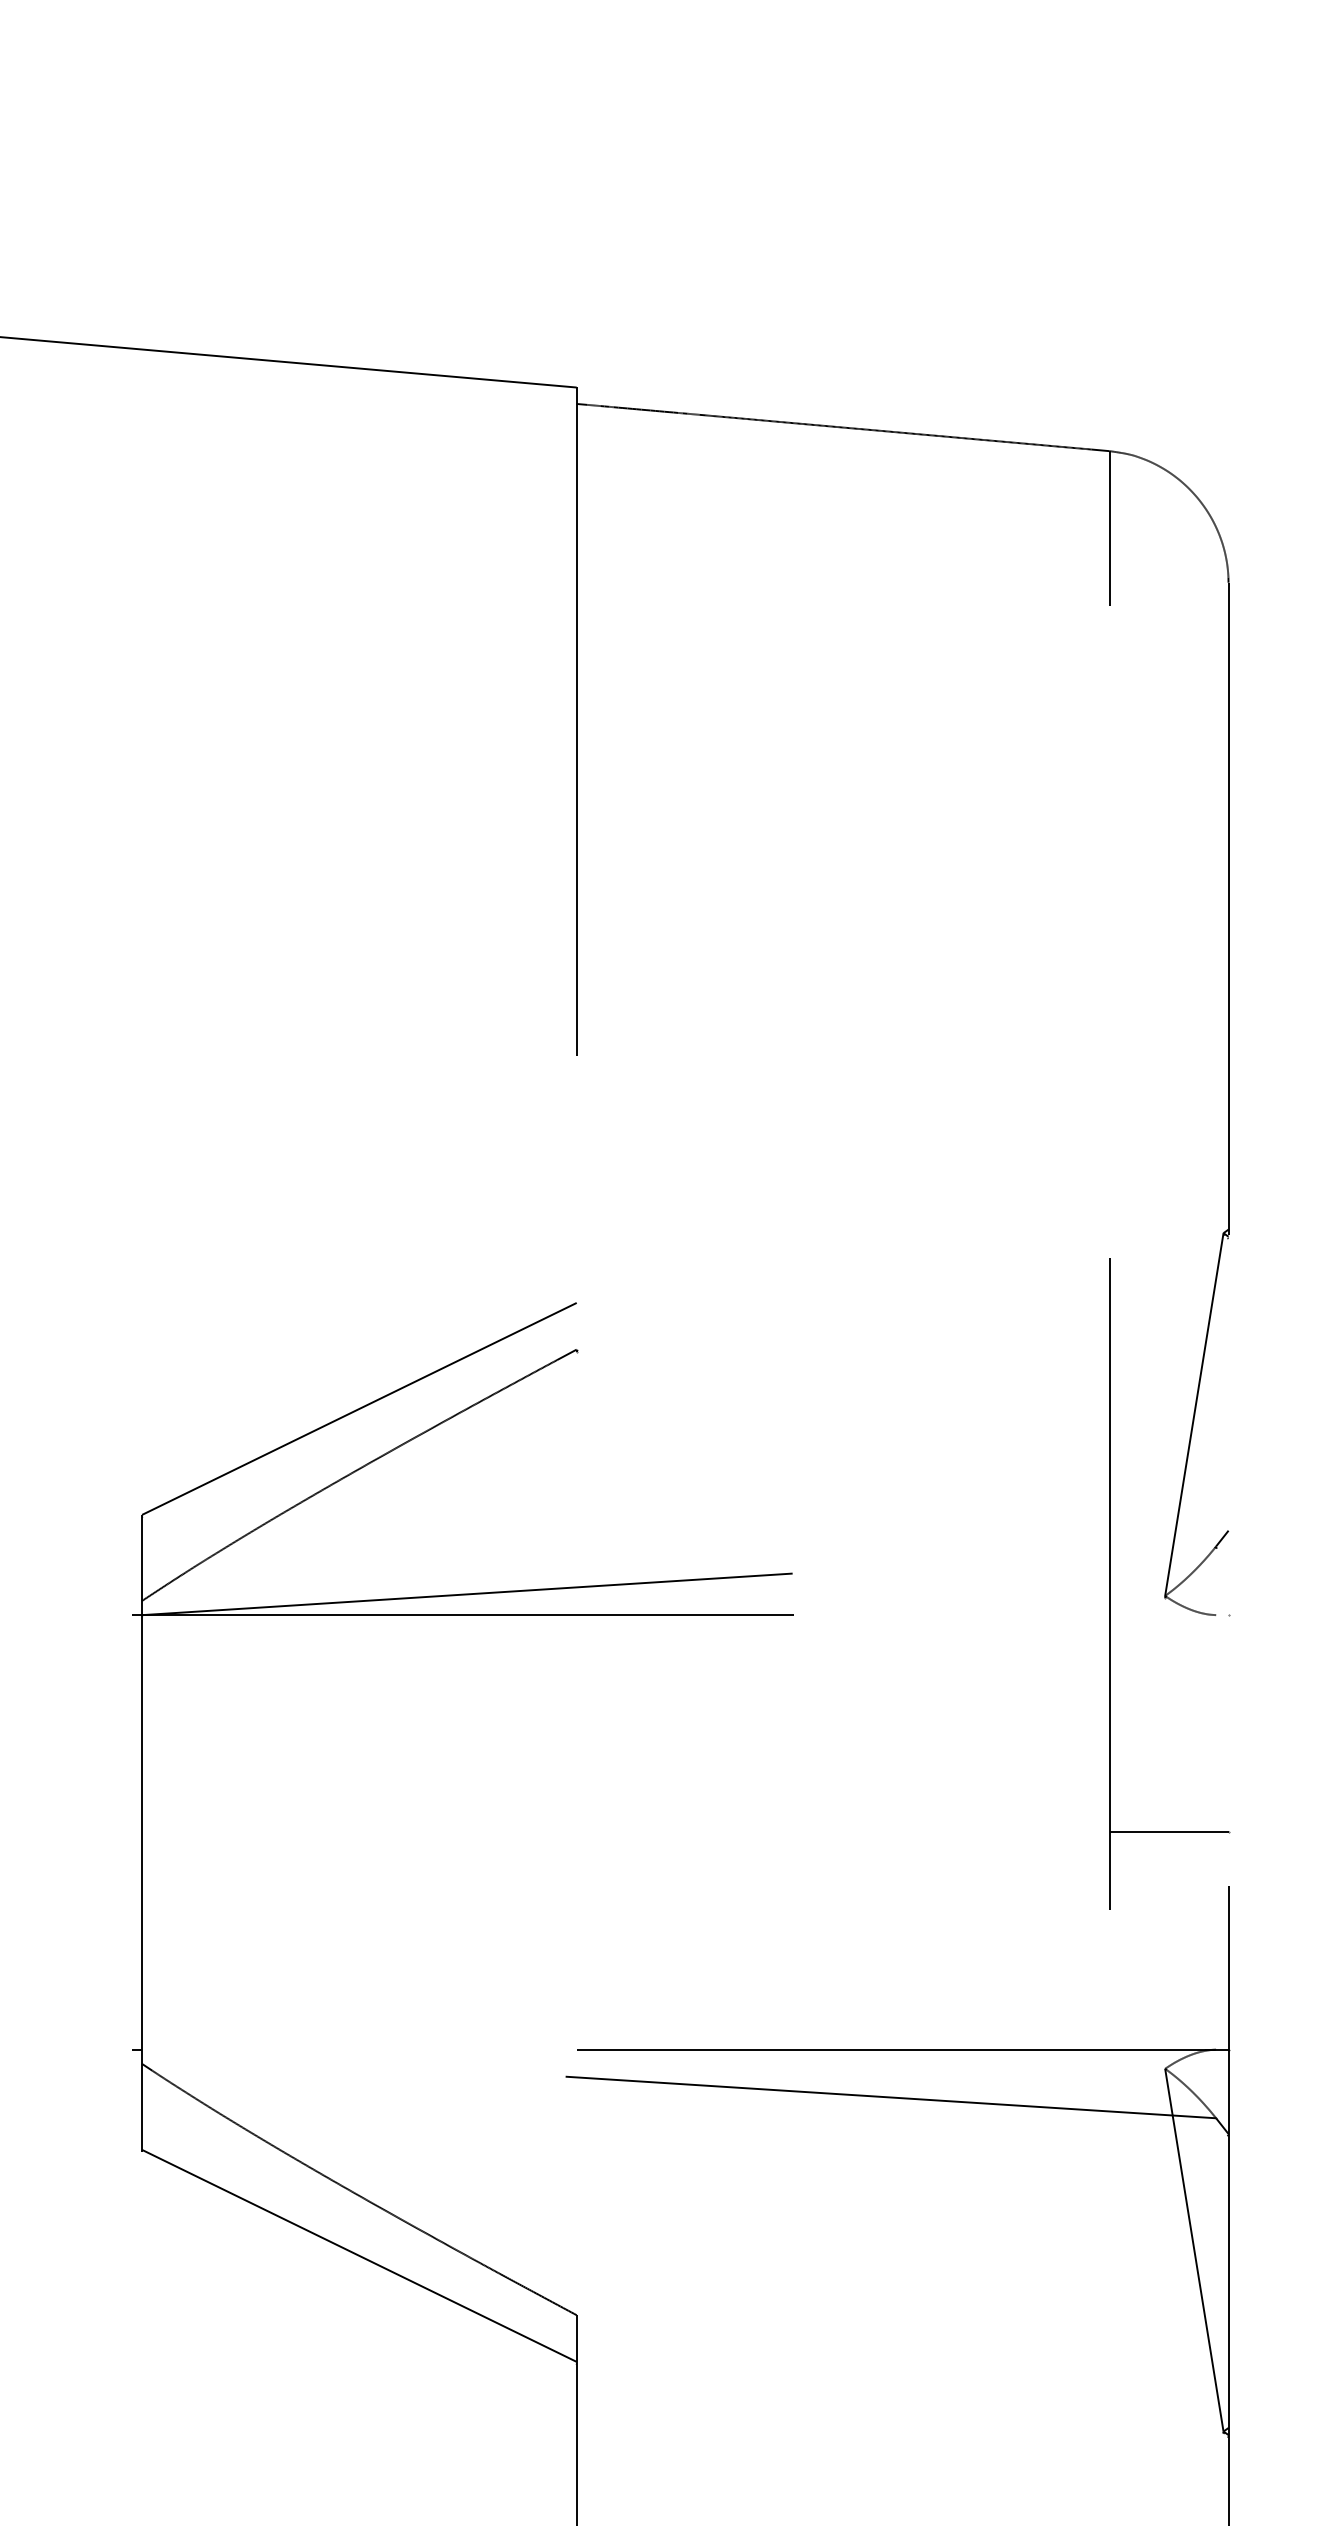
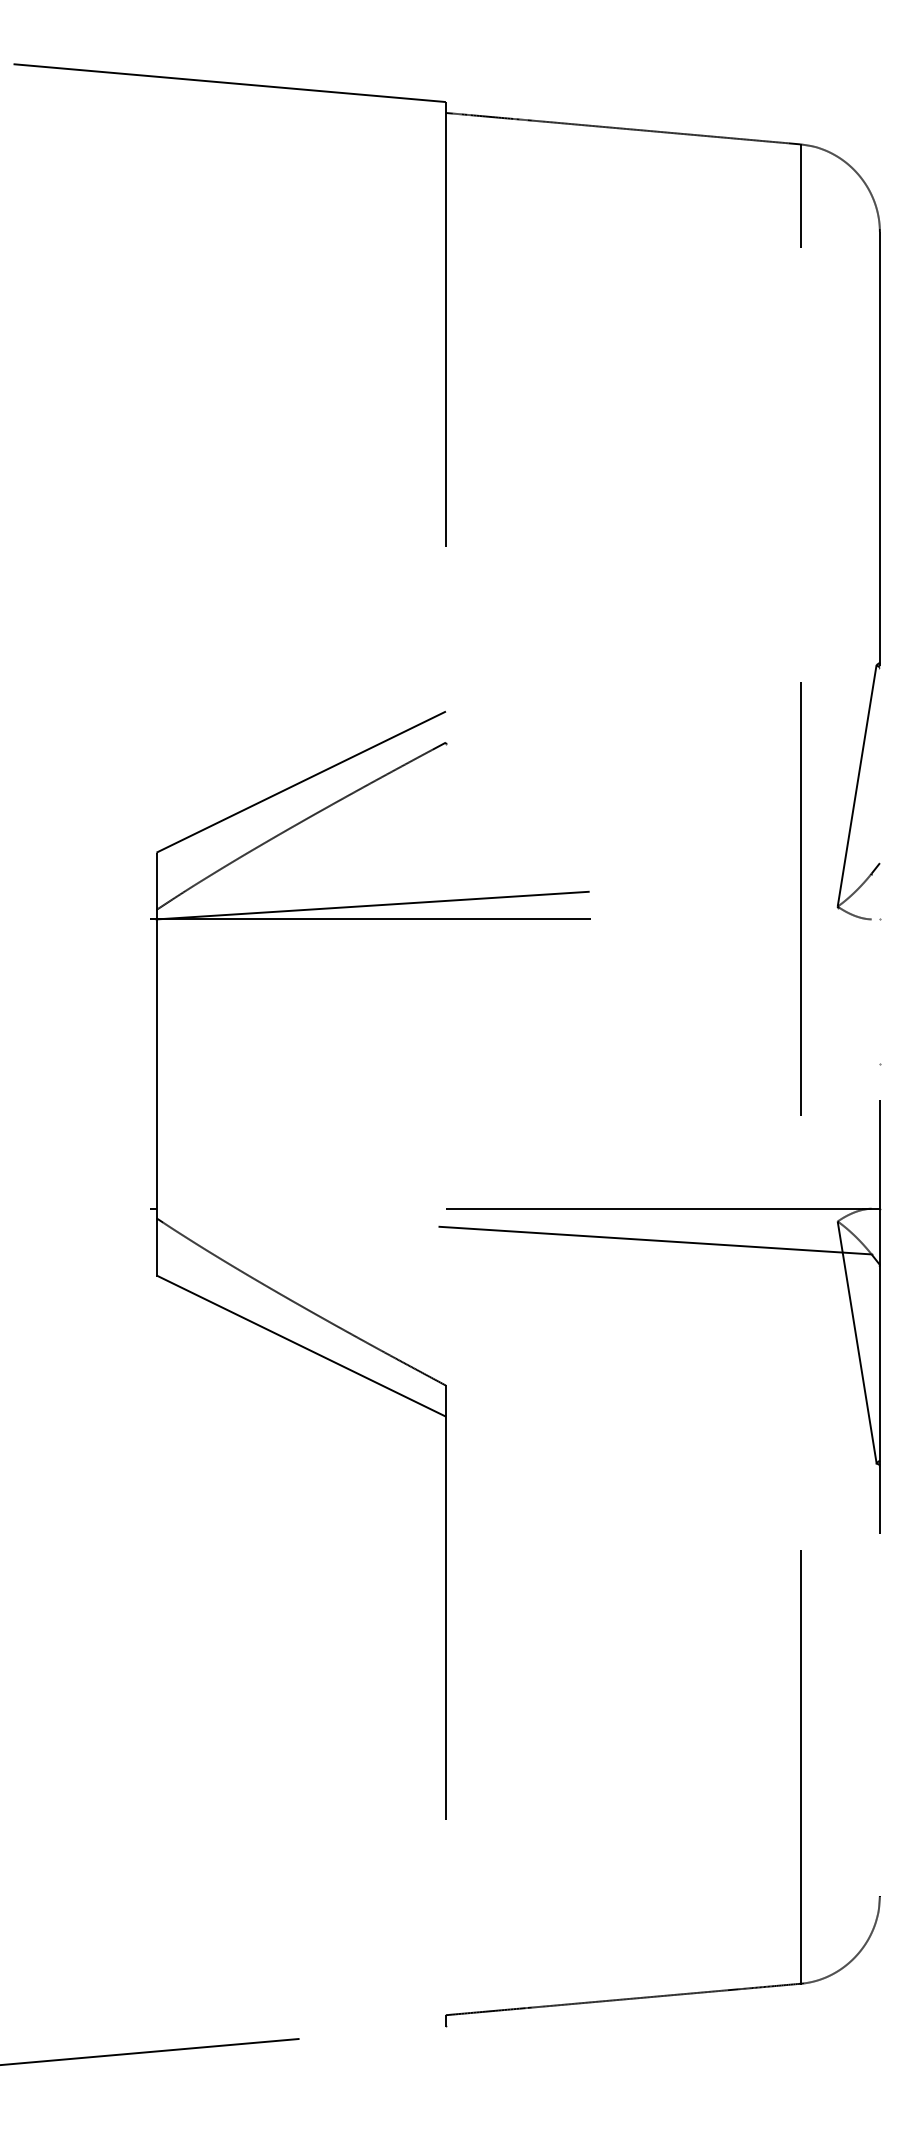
line: (1167, 1833) -> (839, 1064), removed

